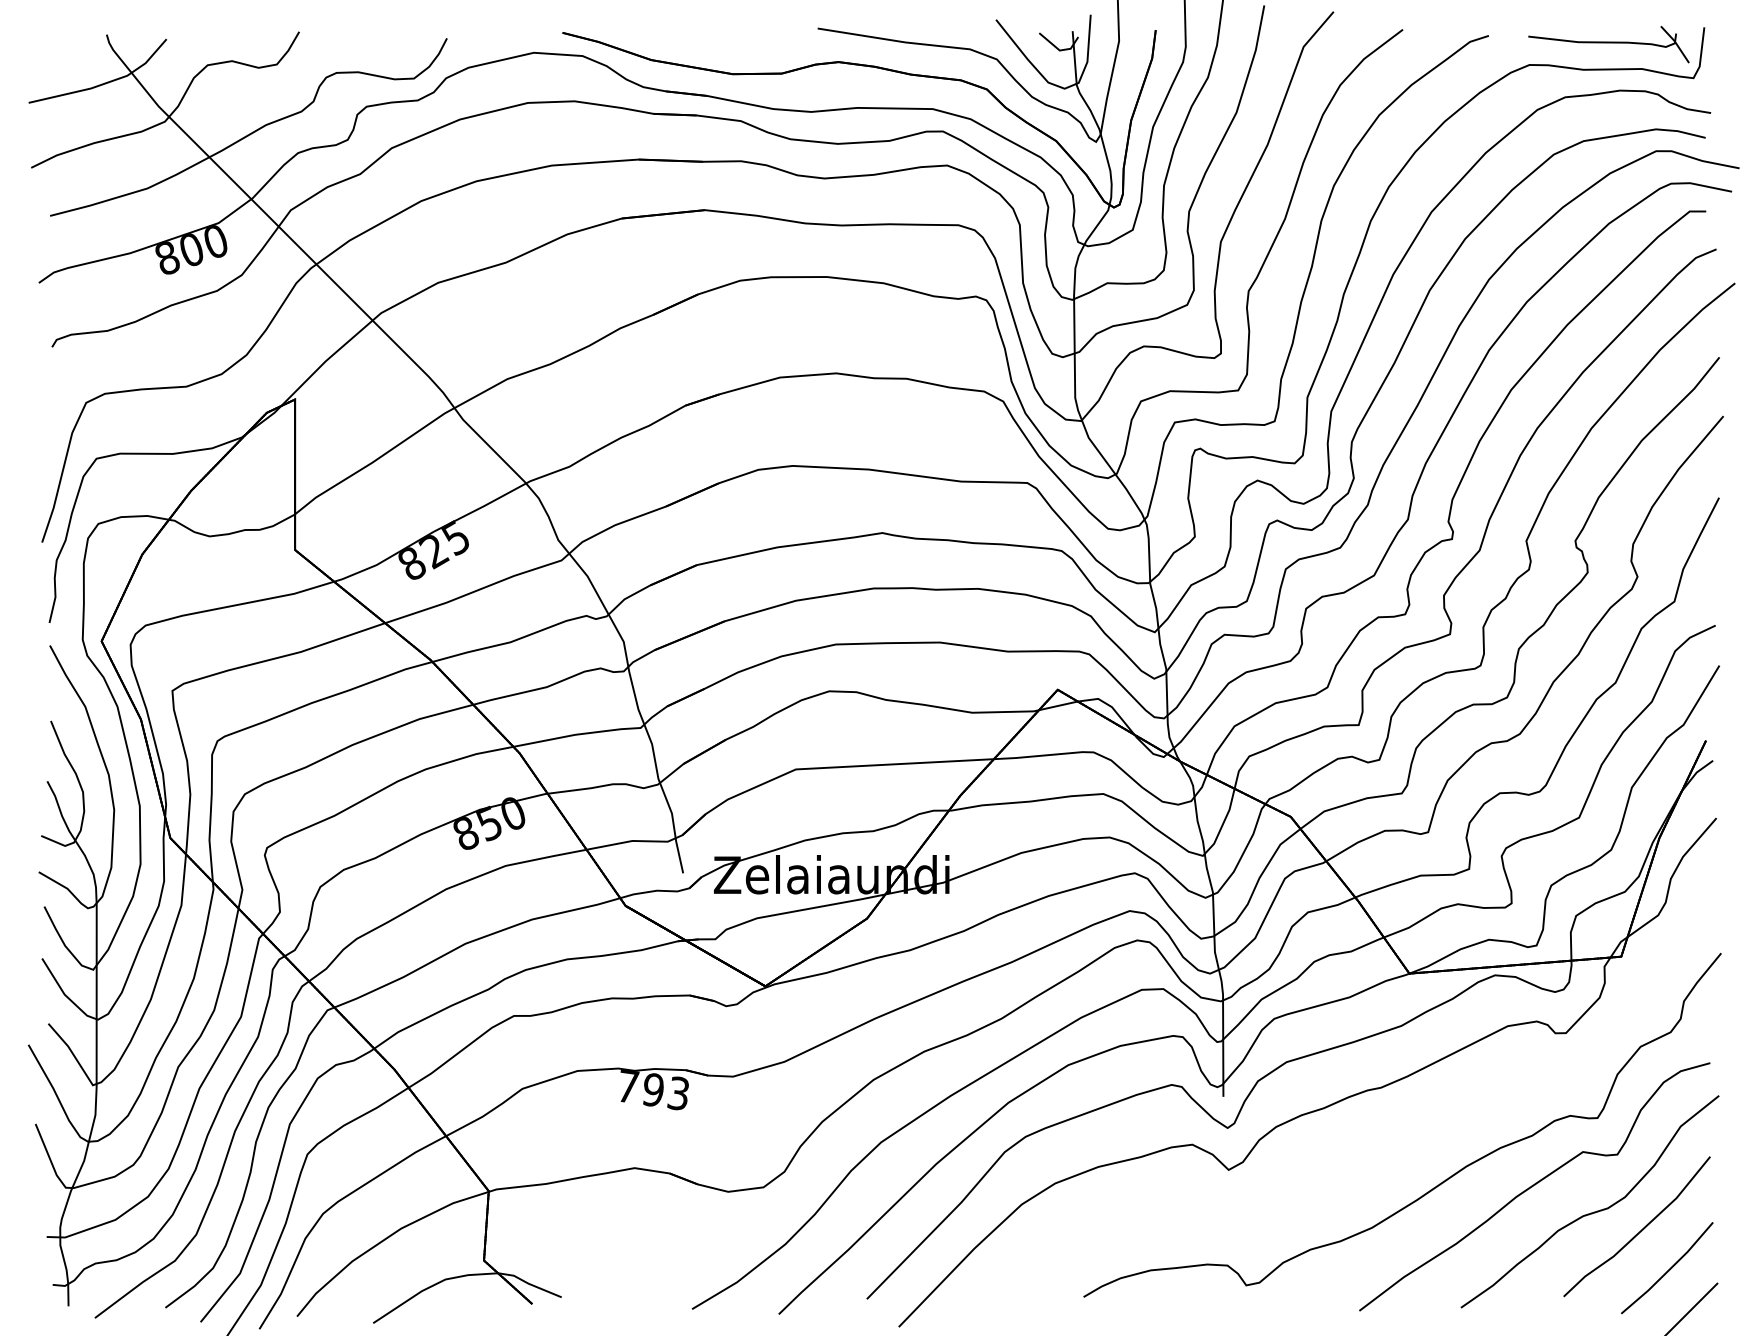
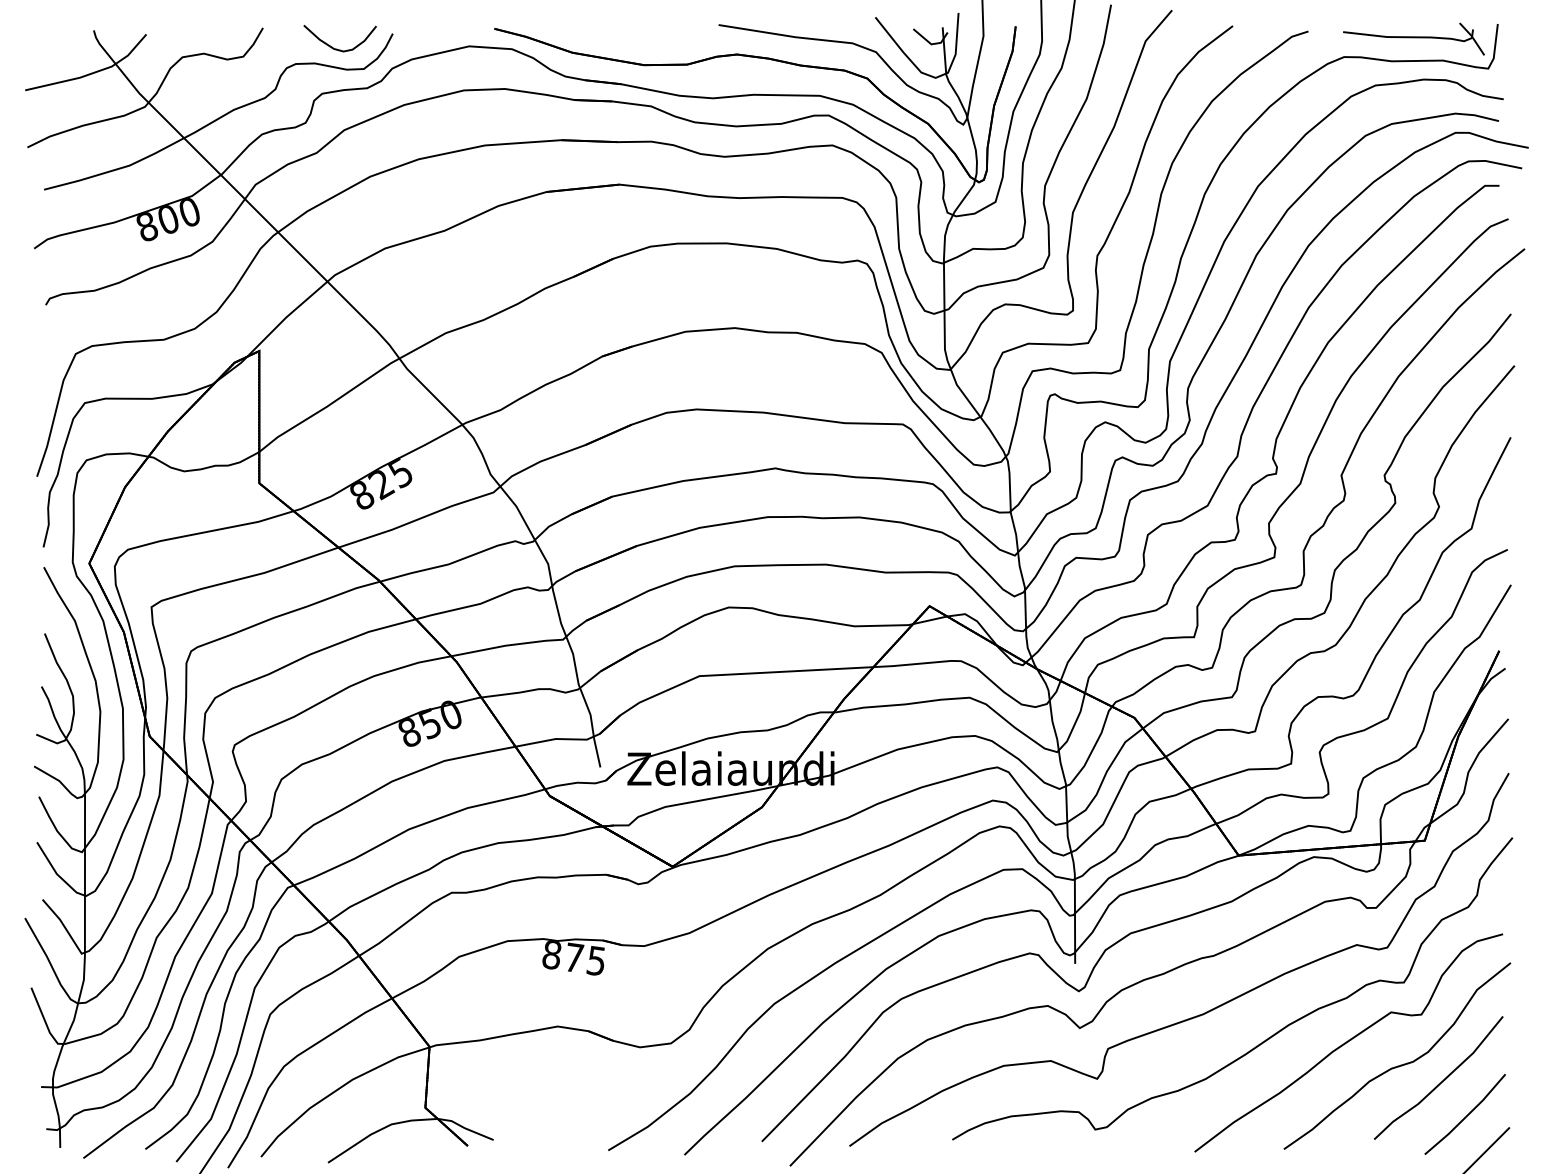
curve: (382, 55) -> (336, 48), added
text: (652, 1089) -> (573, 957), 793 -> 875
part: (1364, 1154) -> (1199, 1014), added

